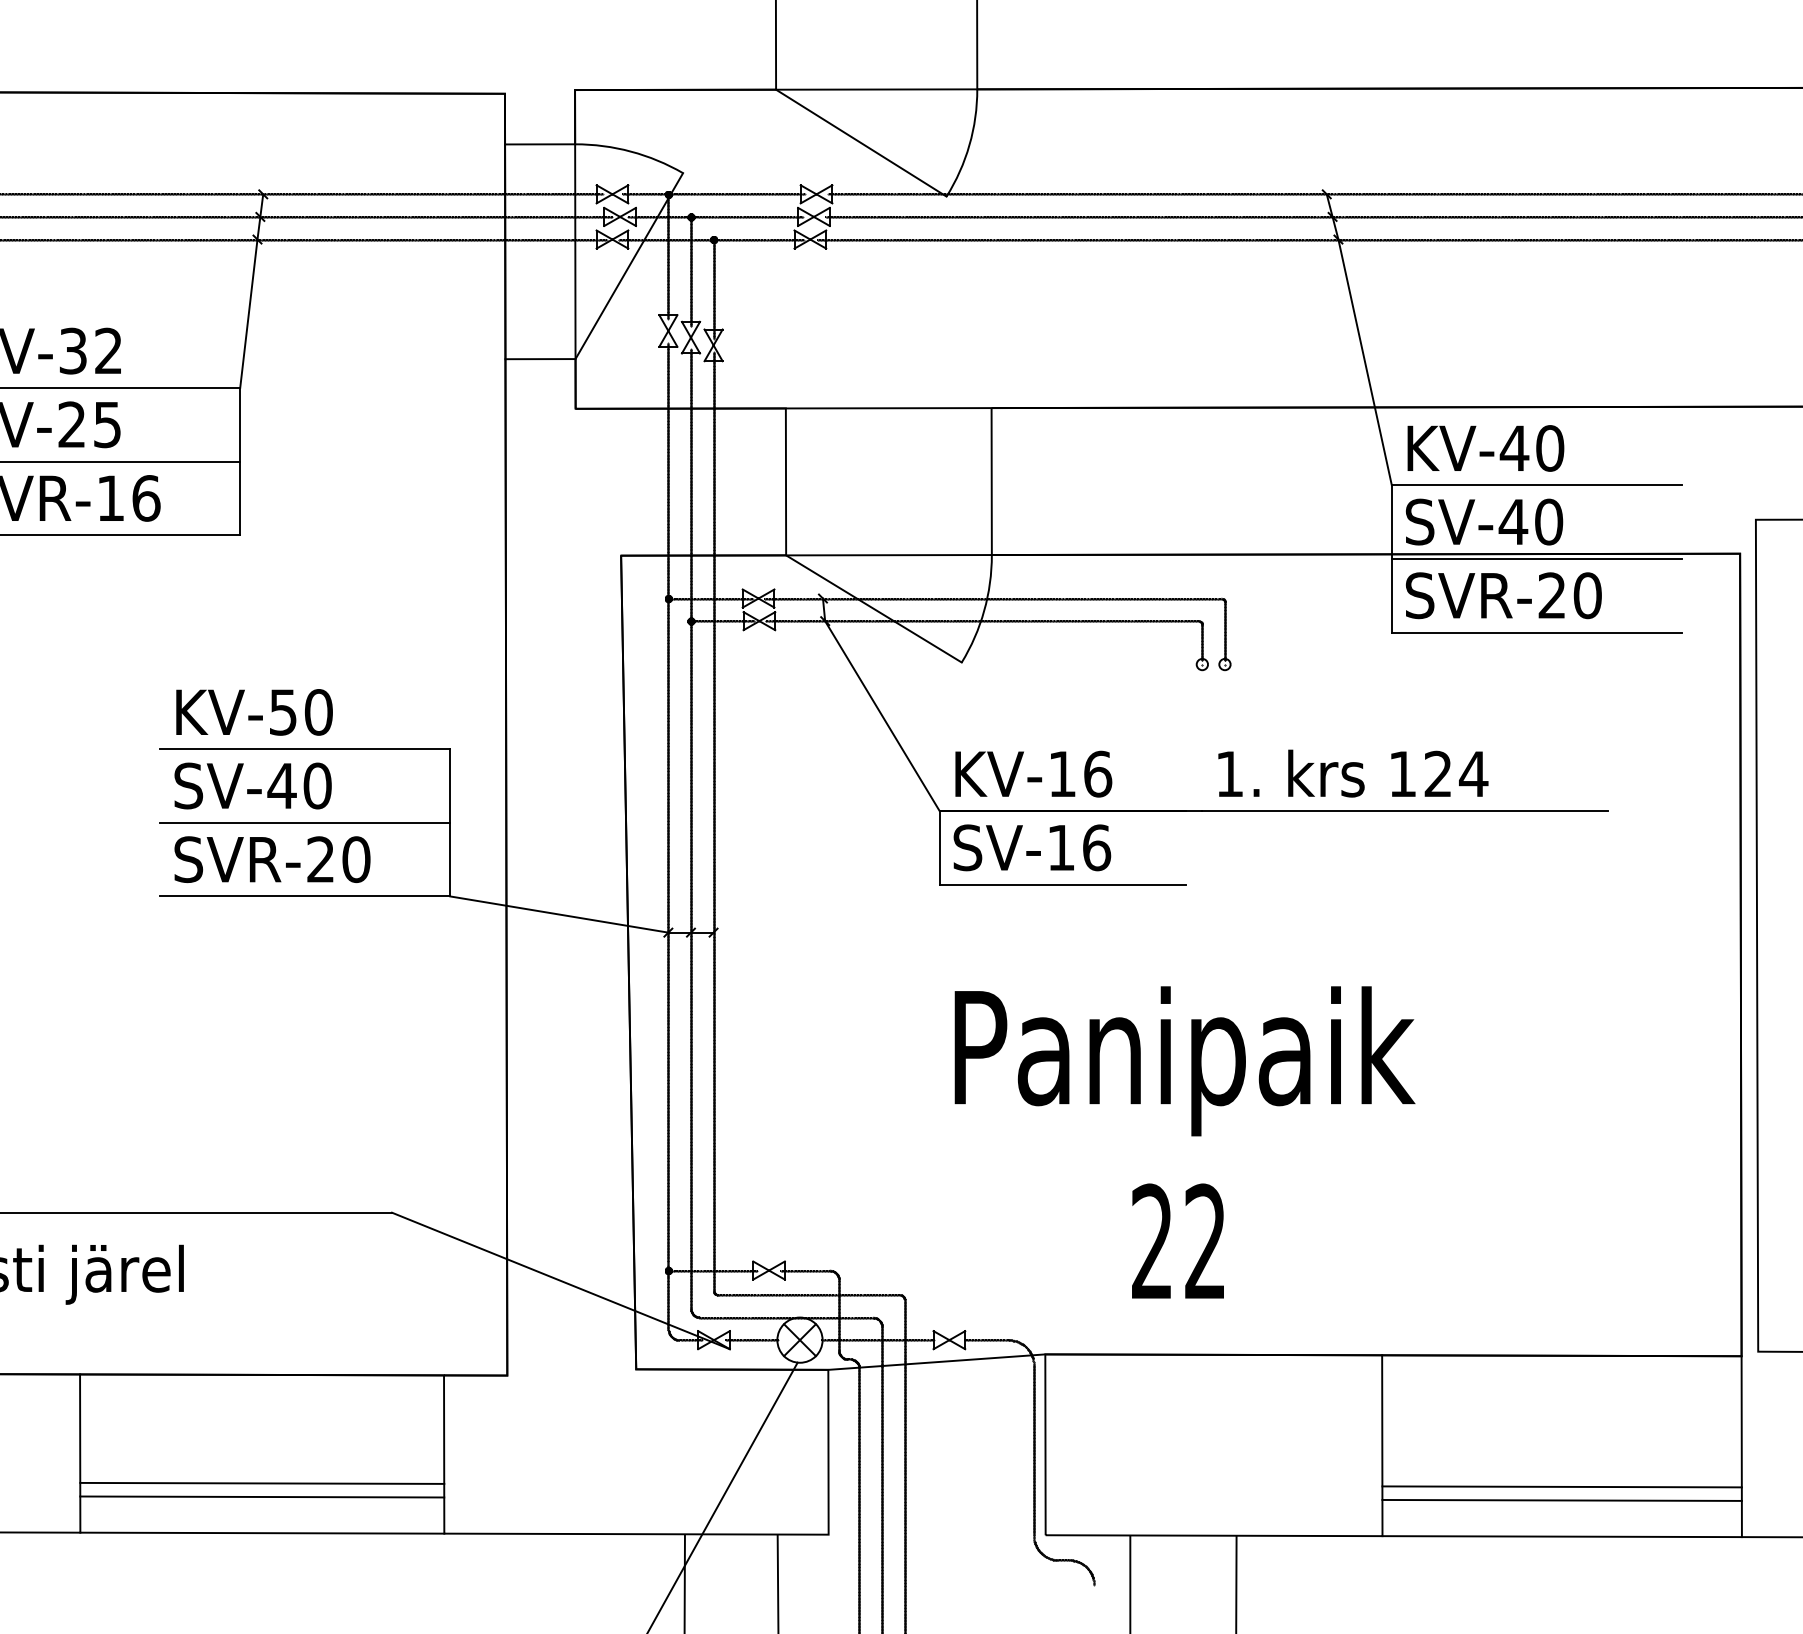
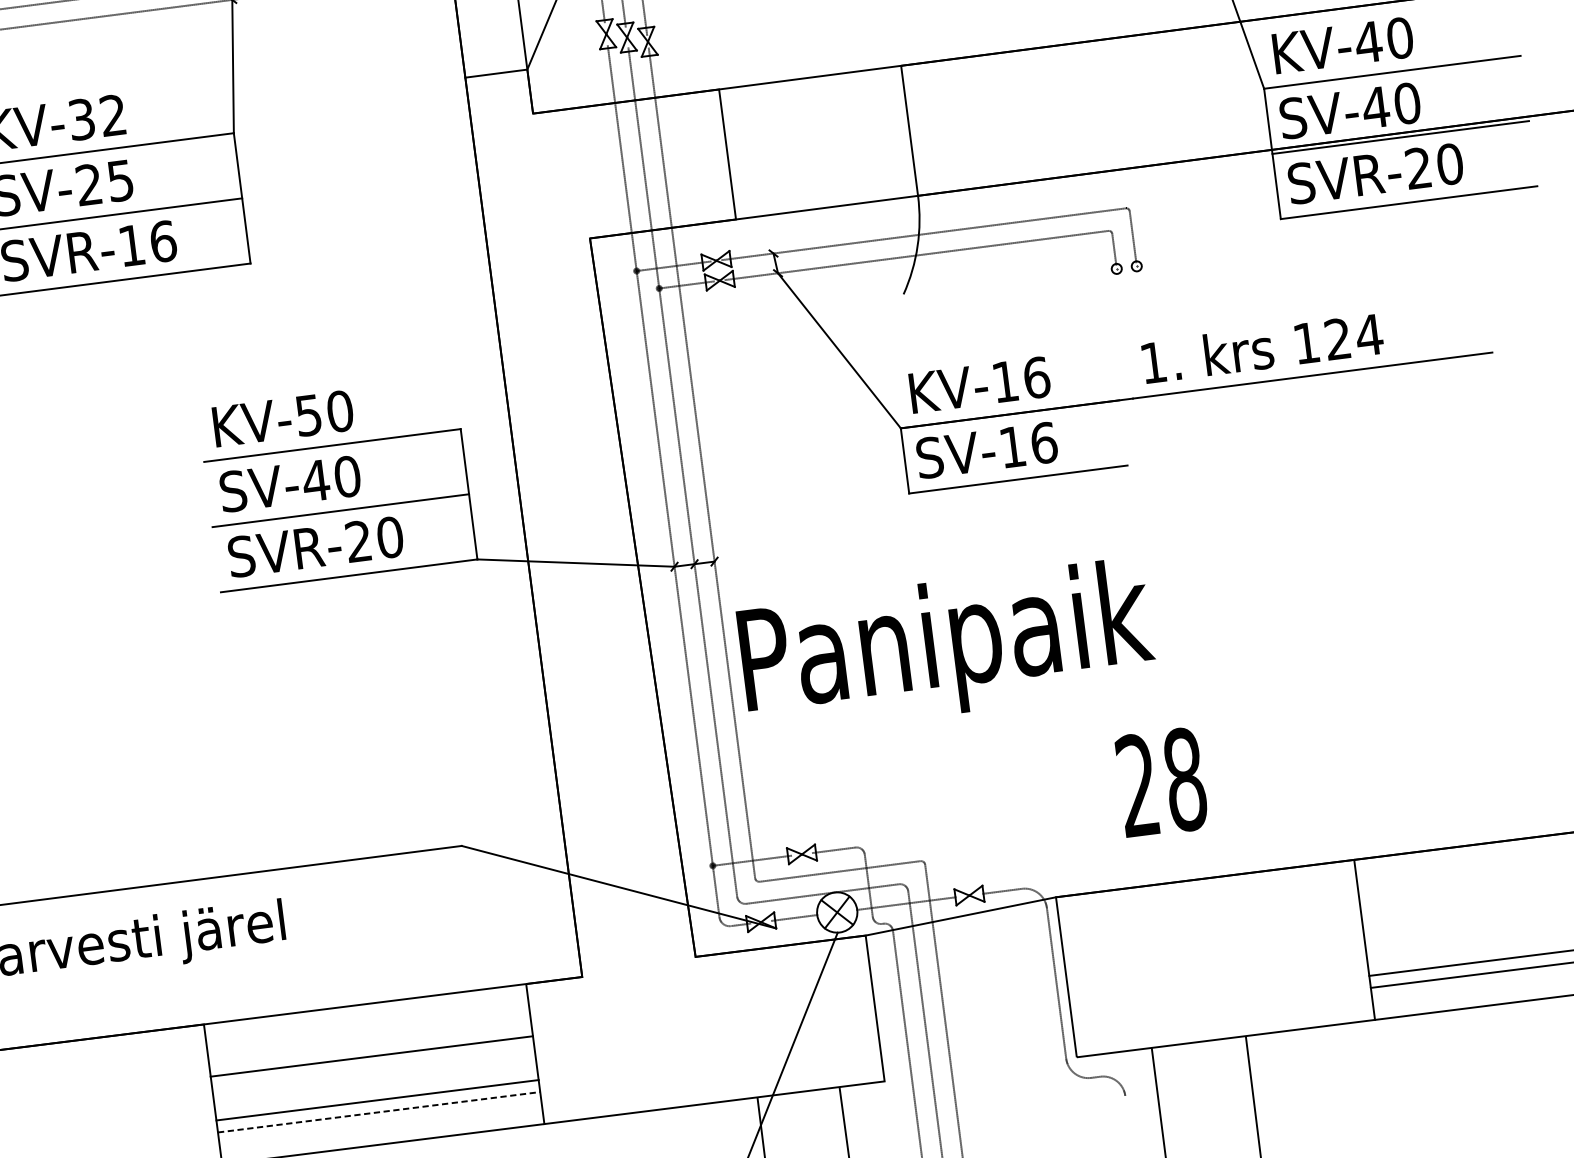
line: (873, 608) -> (819, 256), removed
text: (1184, 1061) -> (946, 647), moved
text: (1205, 1241) -> (1184, 779), 22 -> 28
line: (262, 1374) -> (372, 1056), moved
line: (262, 1496) -> (379, 1111), solid -> dashed

